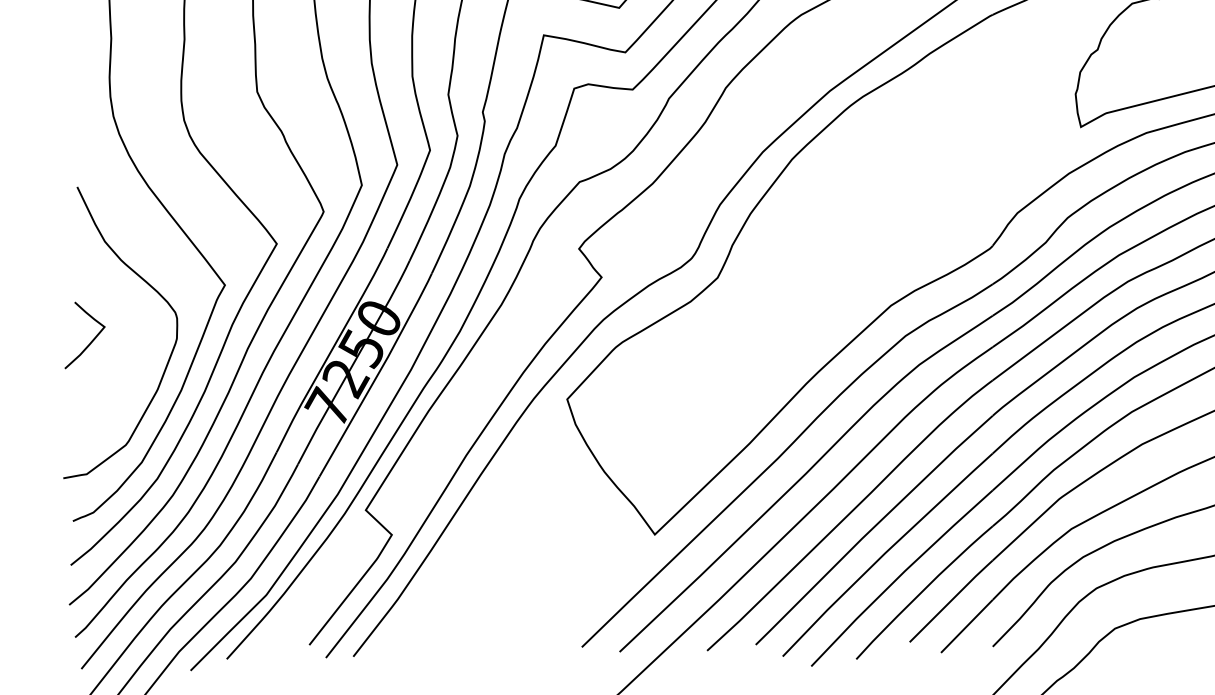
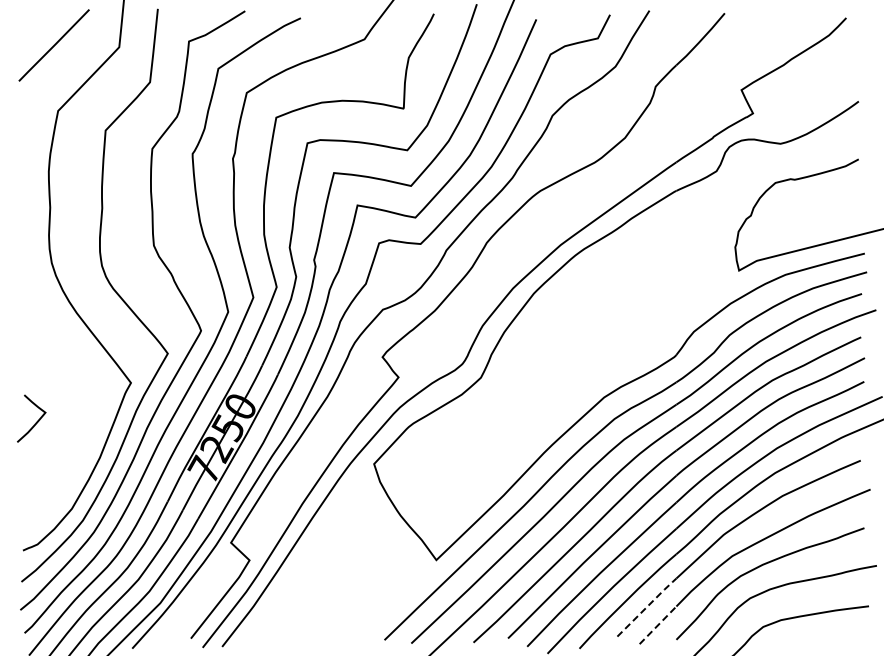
curve: (158, 294) -> (83, 389), removed
line: (953, 598) -> (648, 605), solid -> dashed
line: (966, 626) -> (657, 625), solid -> dashed

